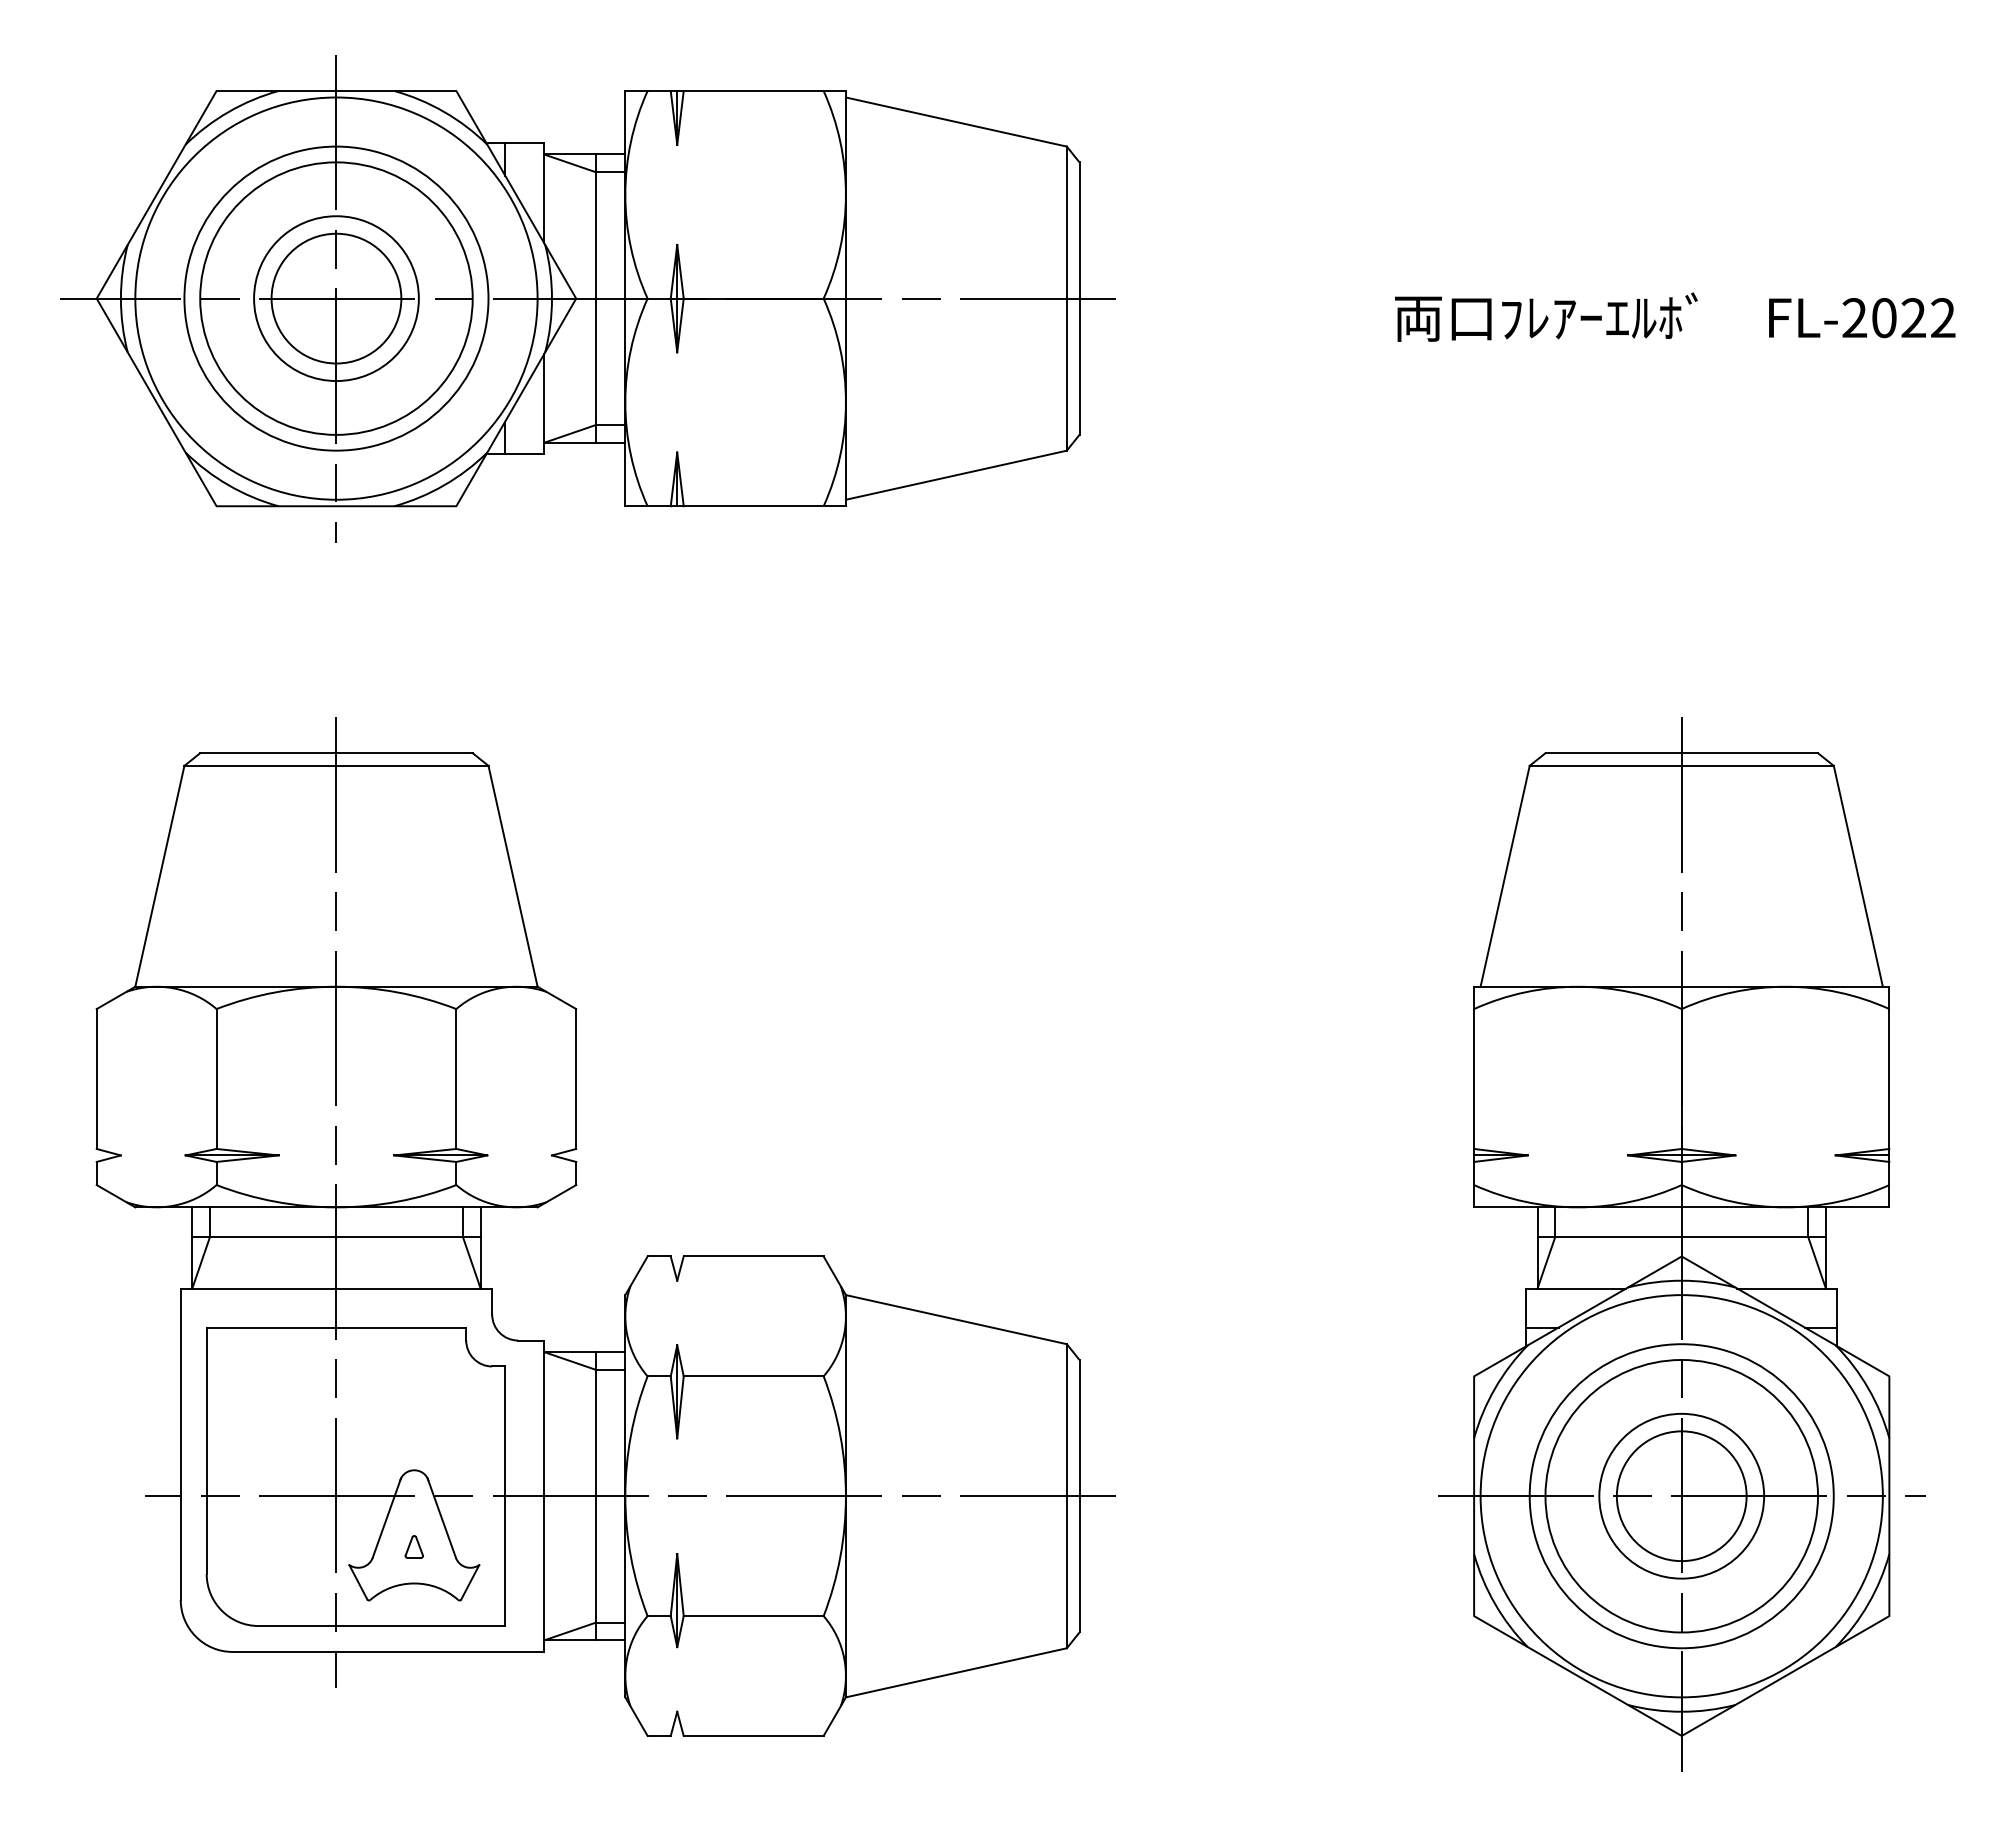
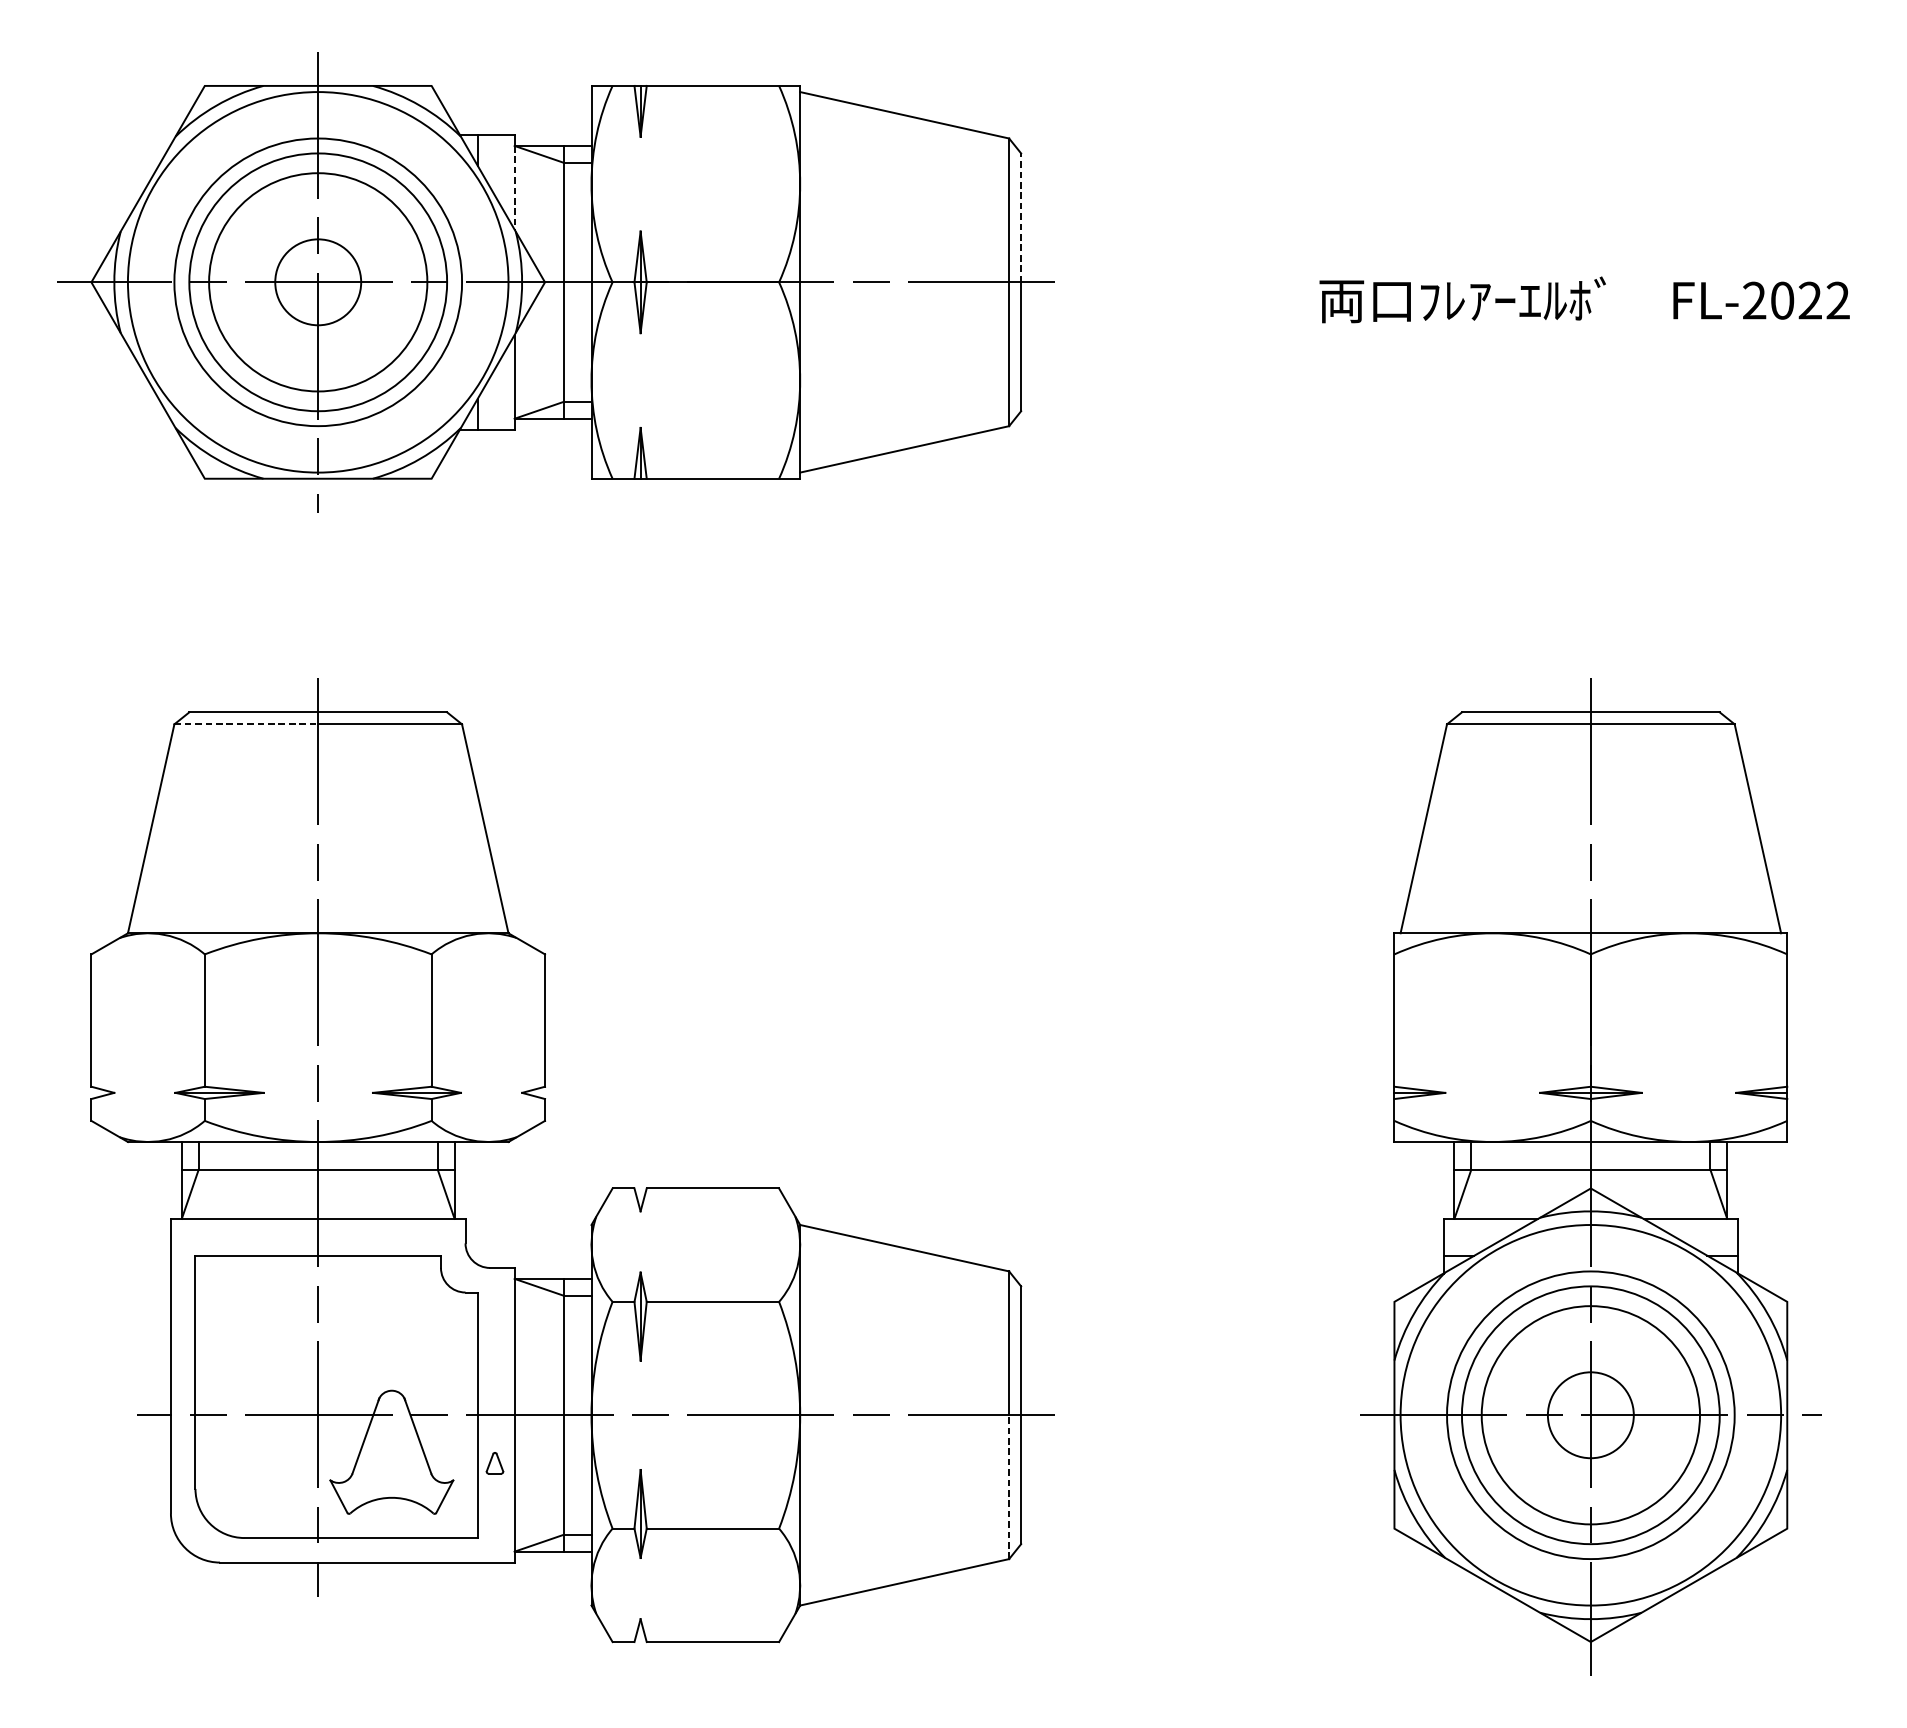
line: (544, 199) -> (515, 188), solid -> dashed
line: (1079, 230) -> (1021, 217), solid -> dashed
circle: (336, 298) -> (318, 282), size x0.7
circle: (336, 298) -> (318, 282), size x1.4
line: (260, 765) -> (246, 723), solid -> dashed
circle: (1681, 1495) -> (1590, 1414), size x1.4
circle: (1681, 1496) -> (1590, 1415), size x0.7
part: (413, 1546) -> (494, 1462), moved
line: (1066, 1571) -> (1008, 1486), solid -> dashed

